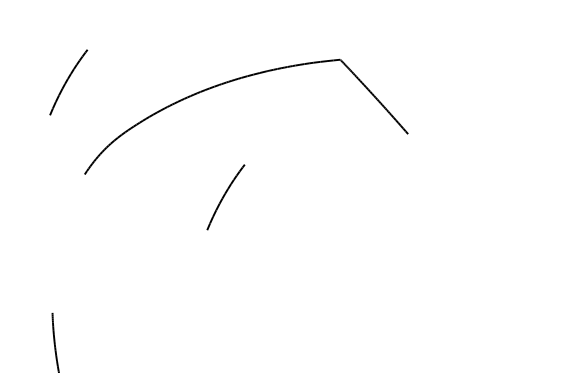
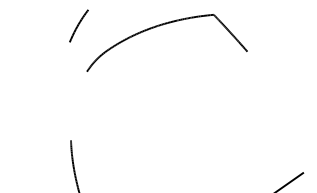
curve: (224, 196) -> (156, 82), removed

